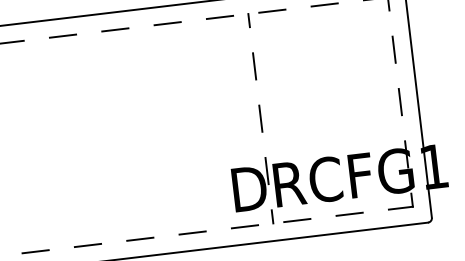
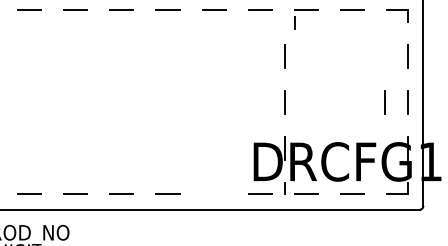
line: (248, 20) -> (294, 22), moved
line: (373, 105) -> (384, 102), added
line: (192, 231) -> (214, 193), removed

